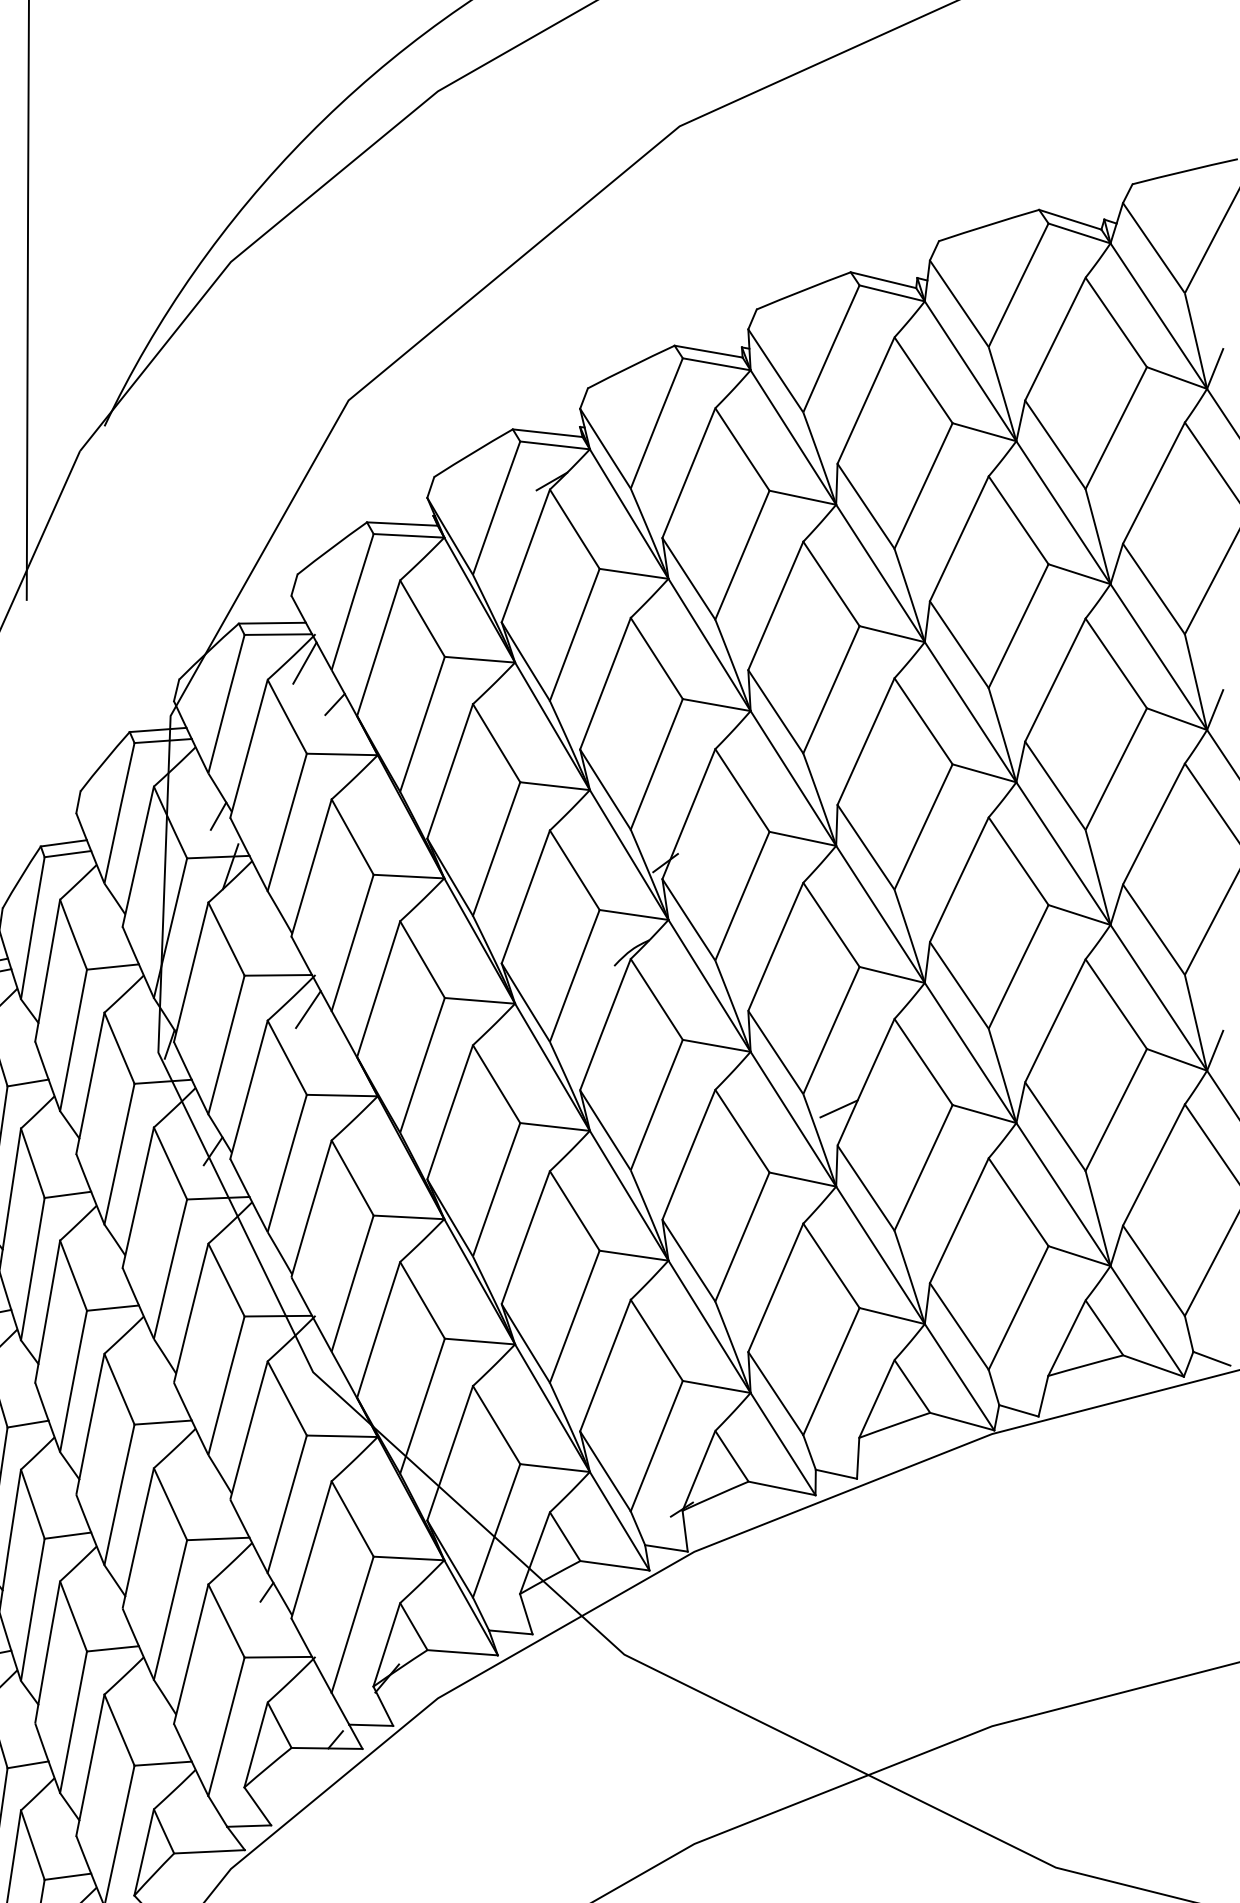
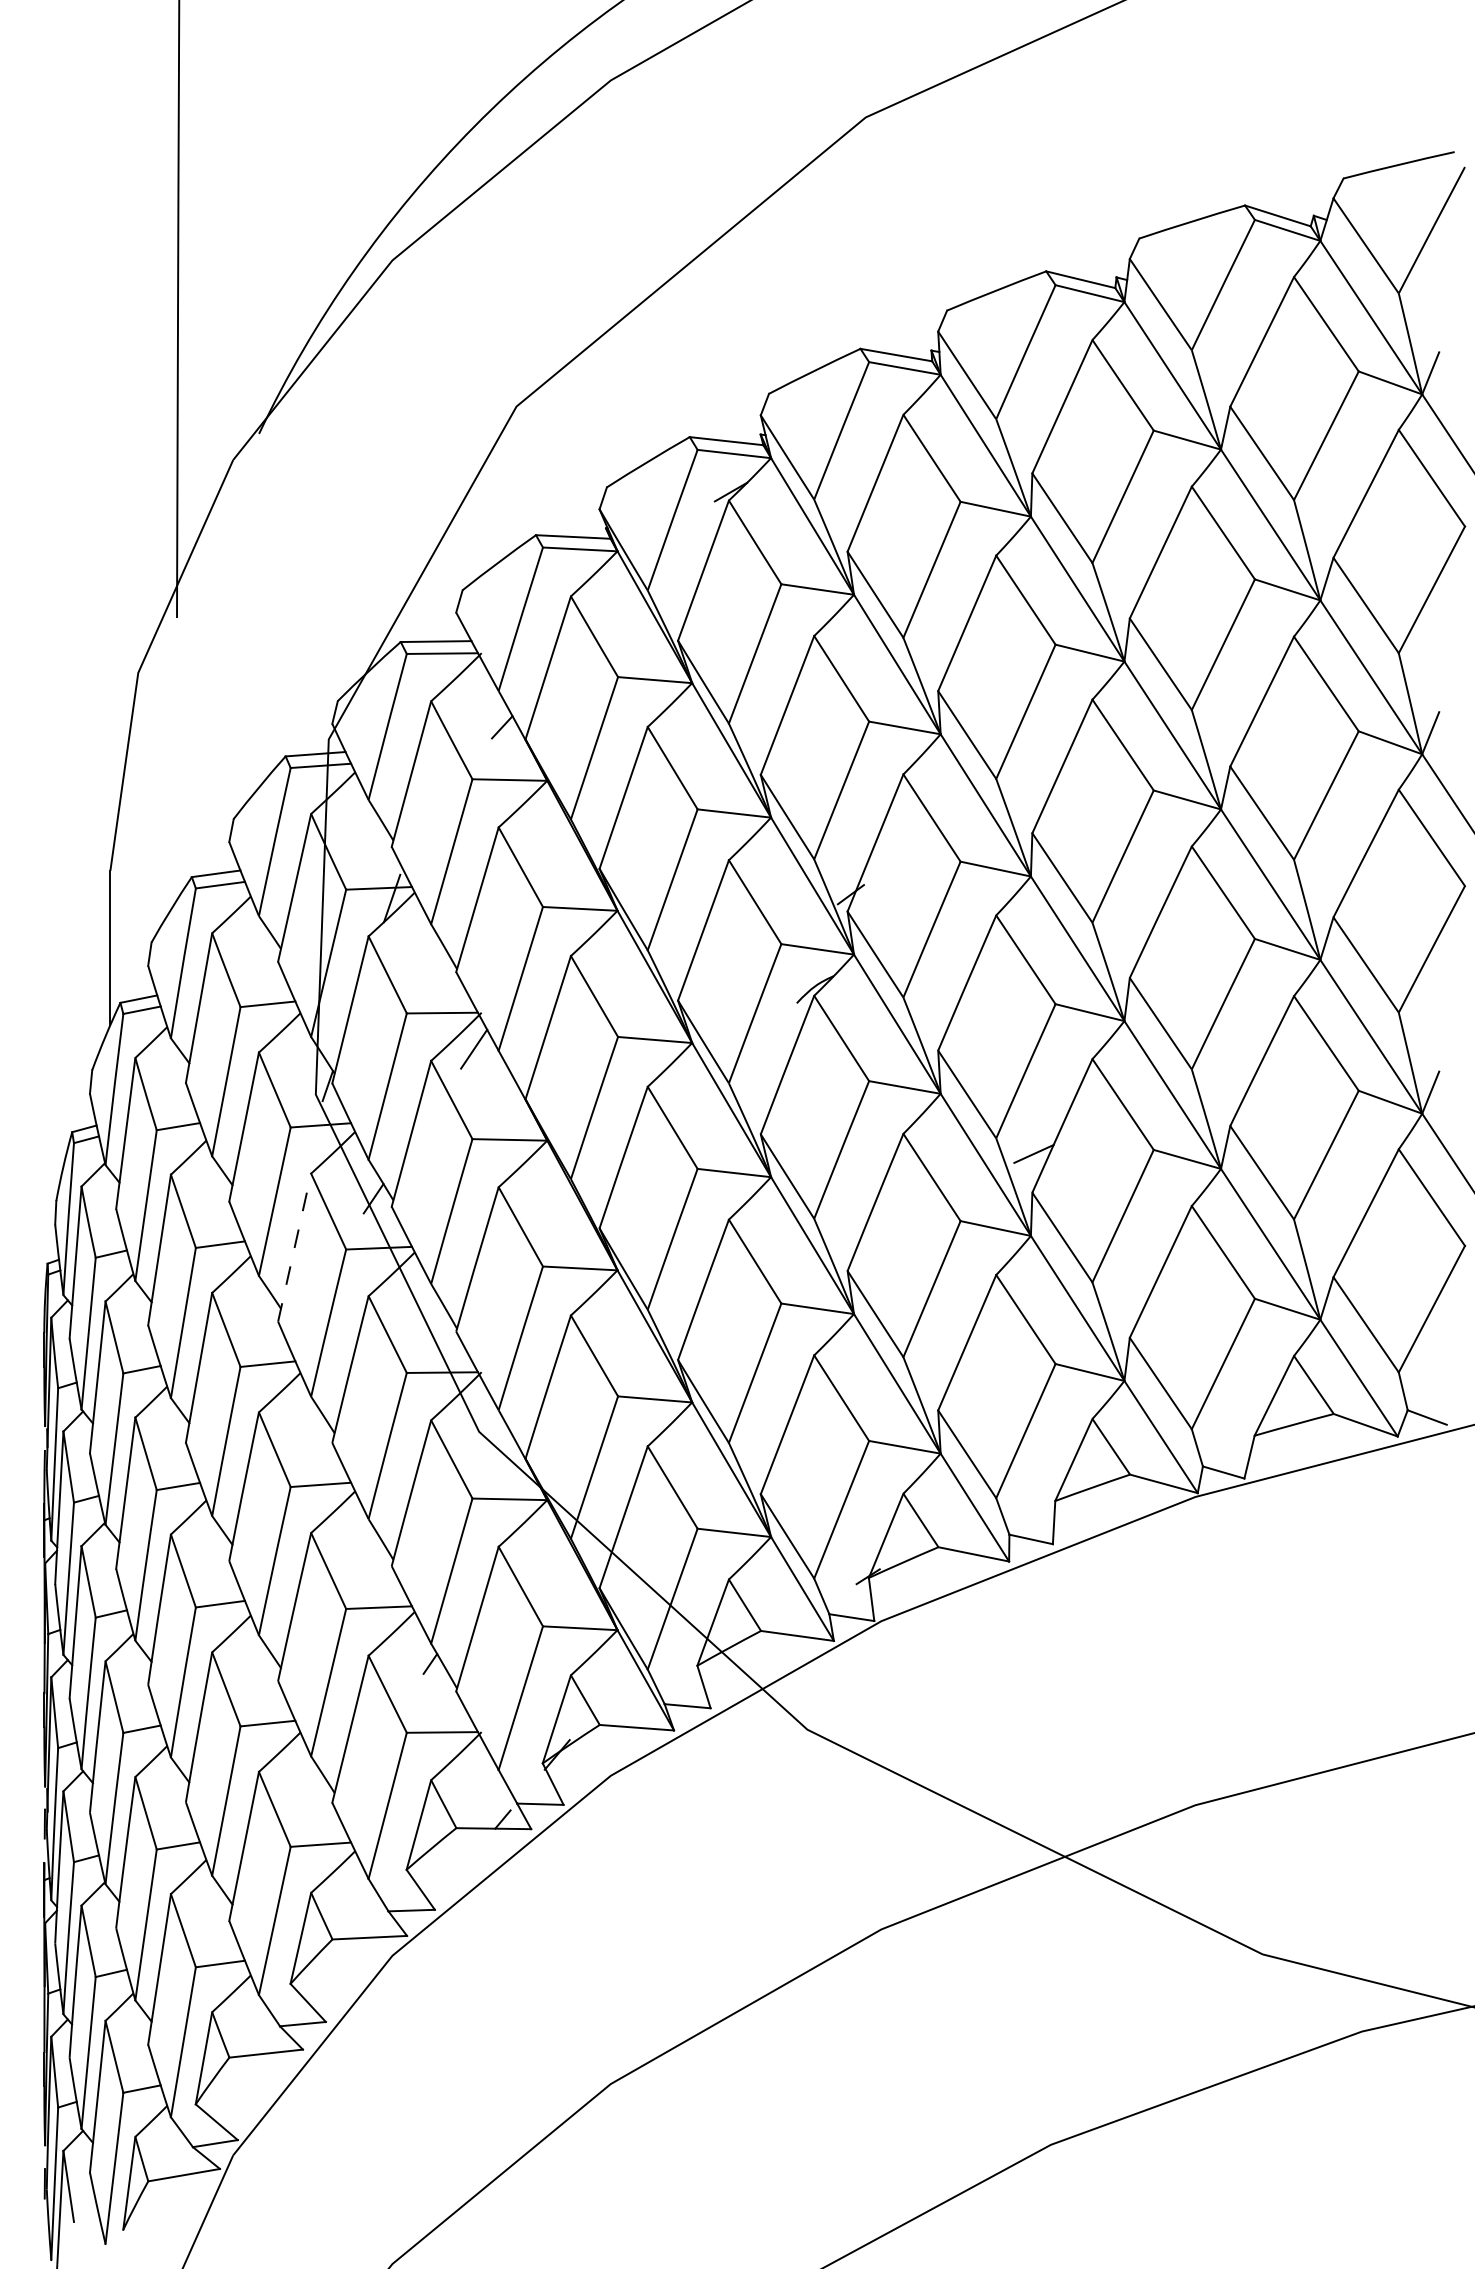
line: (304, 662) -> (470, 683), removed
line: (218, 815) -> (379, 844), removed
line: (138, 1197) -> (294, 1247), solid -> dashed

